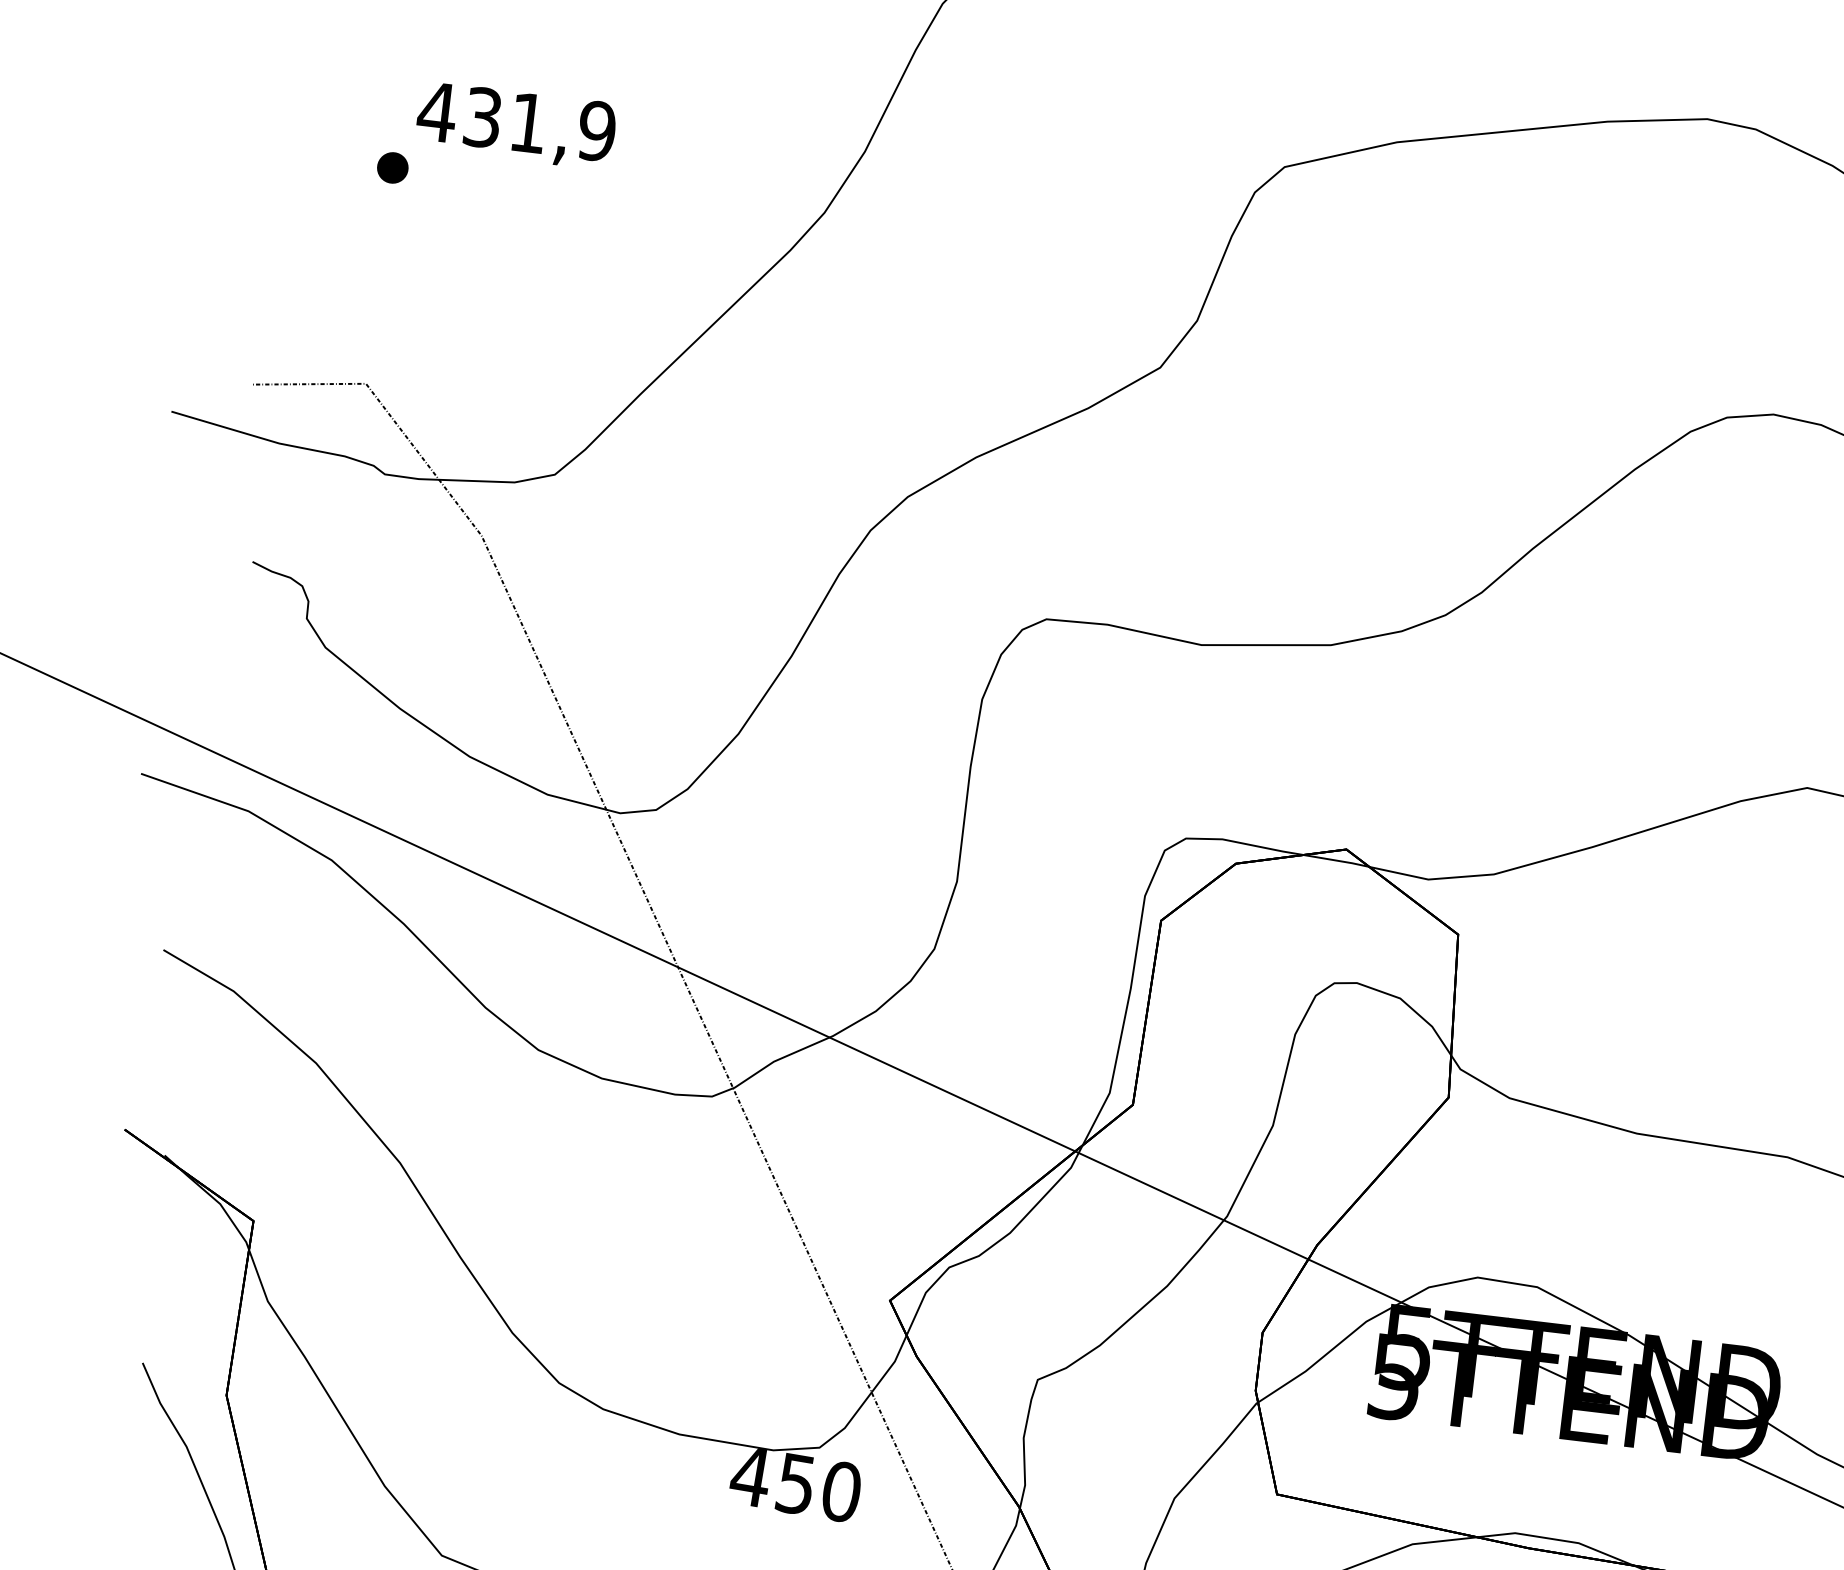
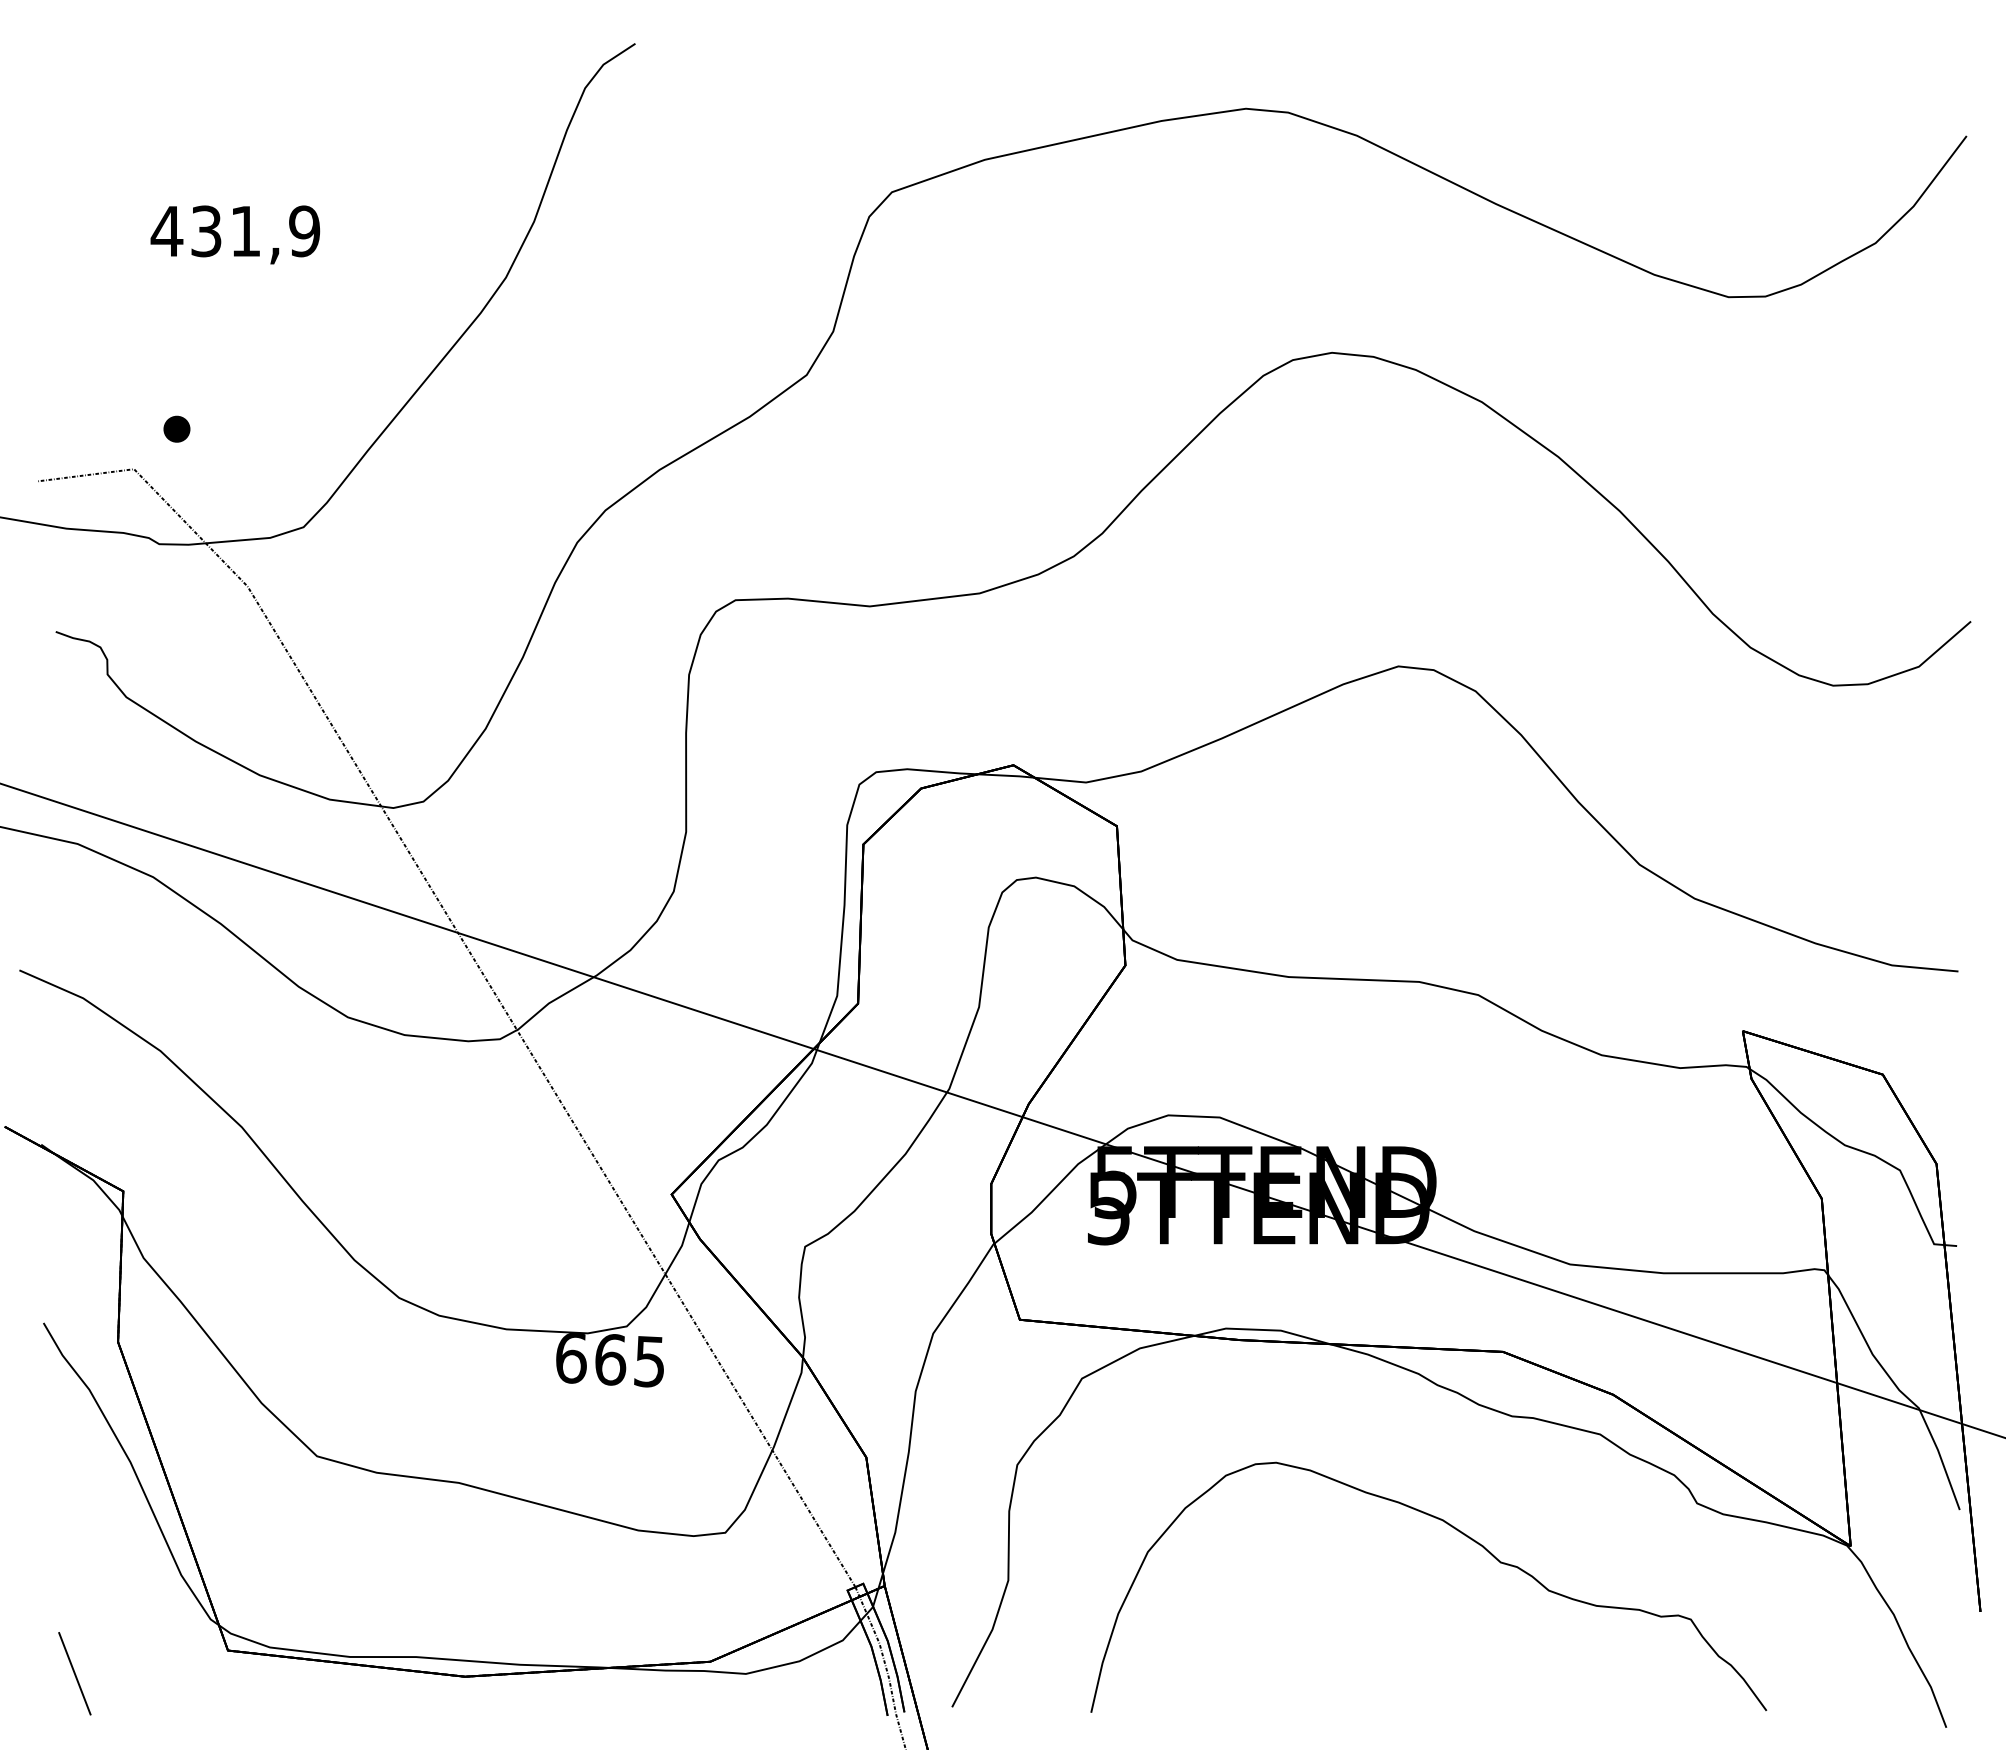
part: (392, 167) -> (176, 428), moved
text: (794, 1484) -> (609, 1360), 450 -> 665

